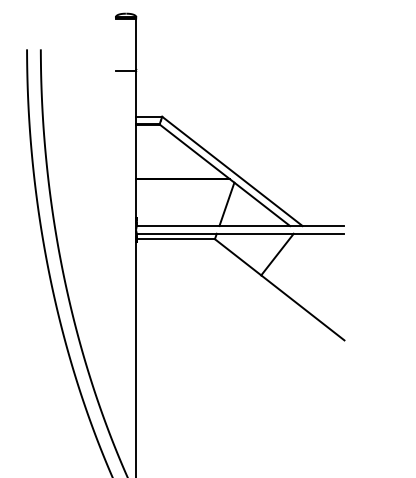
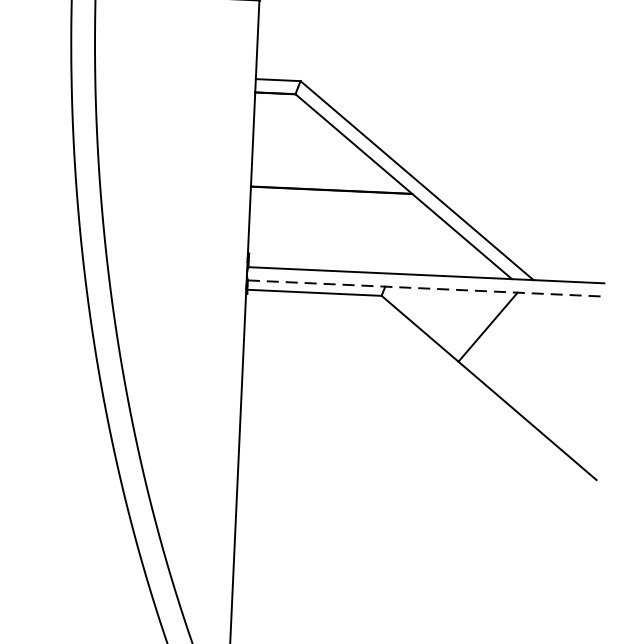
line: (226, 204) -> (404, 237), removed
line: (240, 233) -> (426, 288), solid -> dashed

